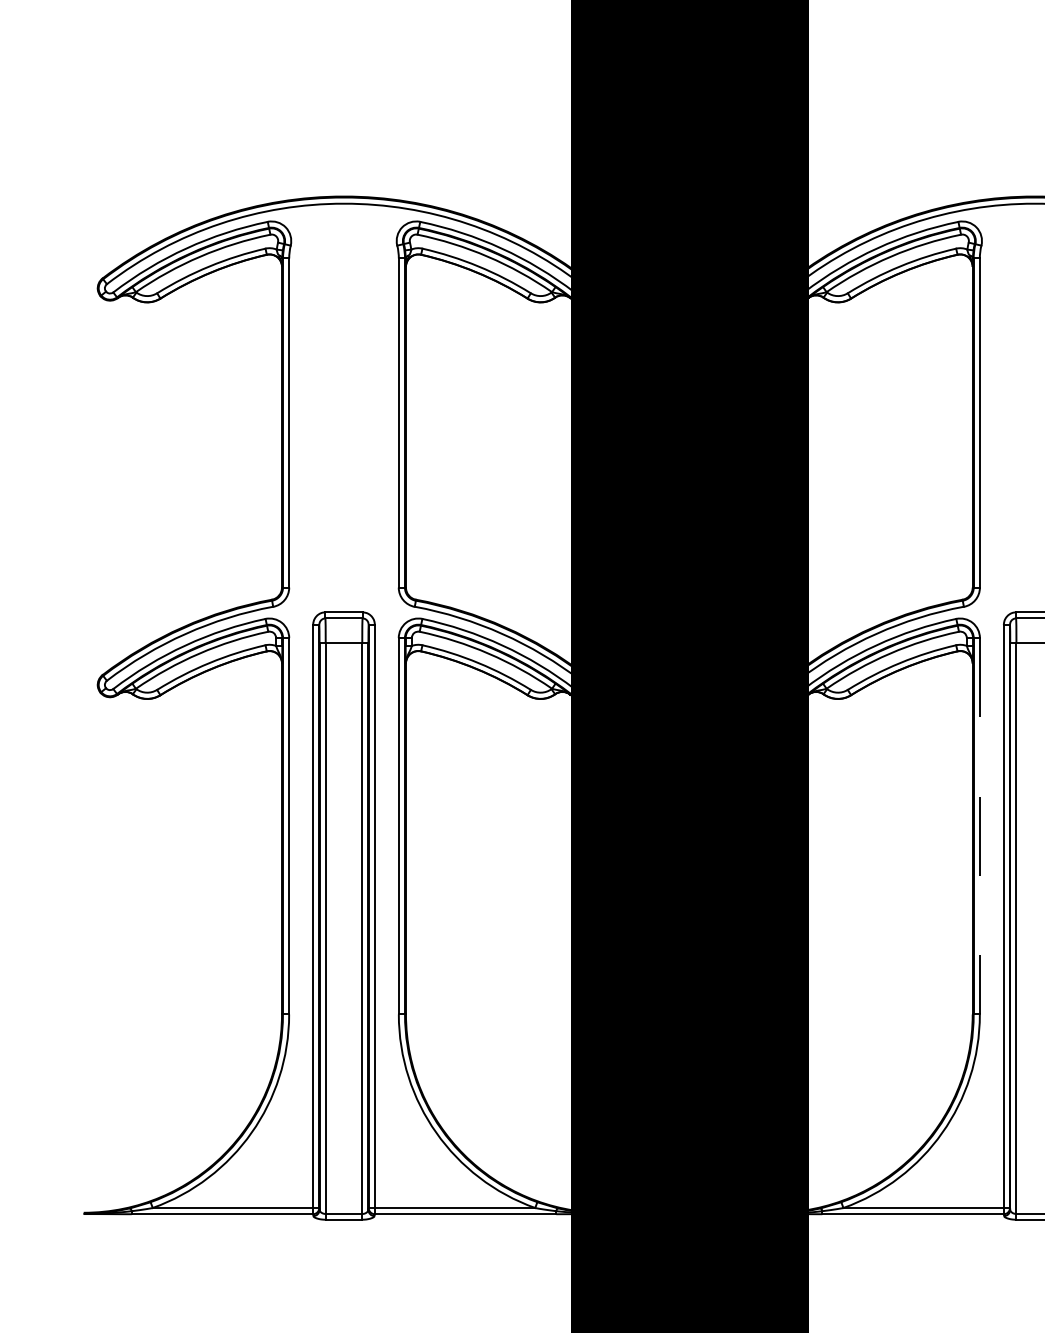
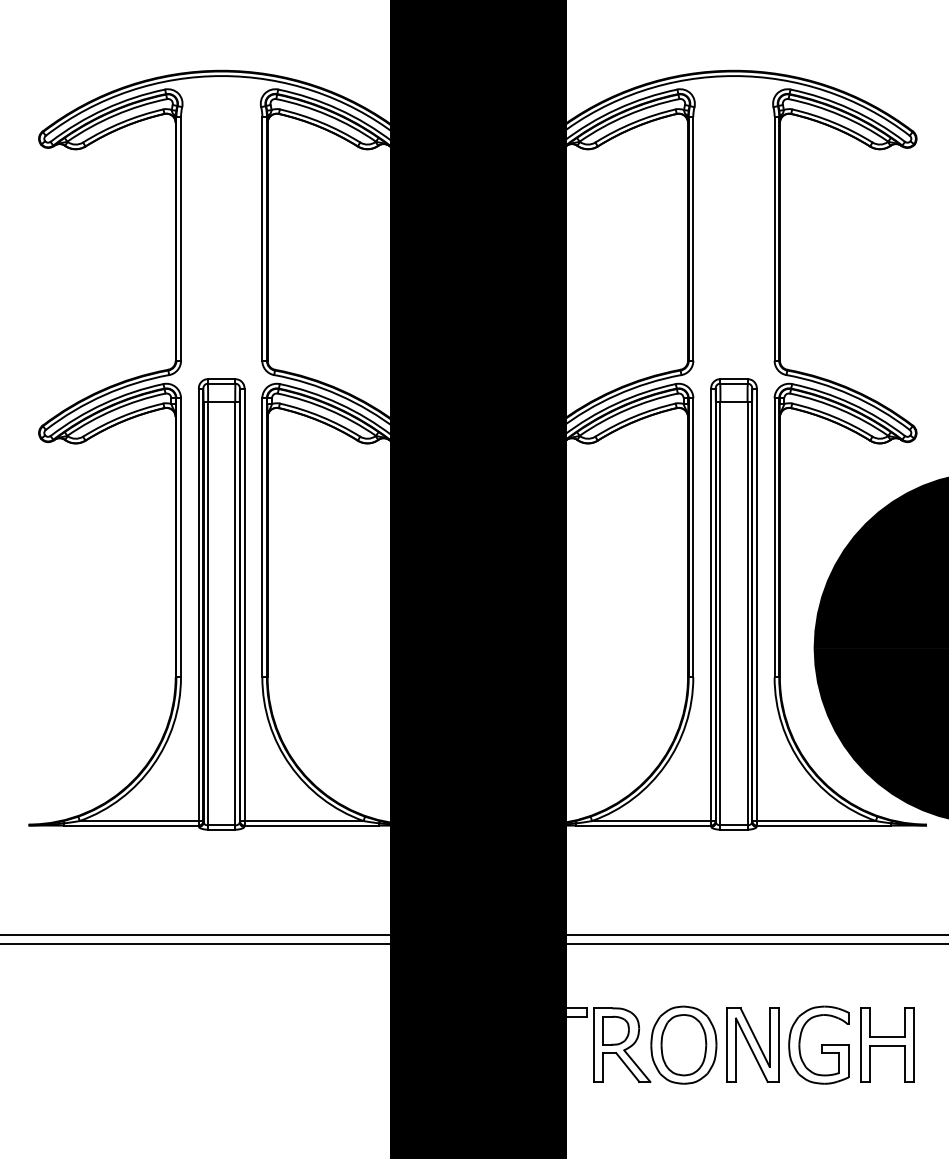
line: (980, 825) -> (693, 537), dashed -> solid

